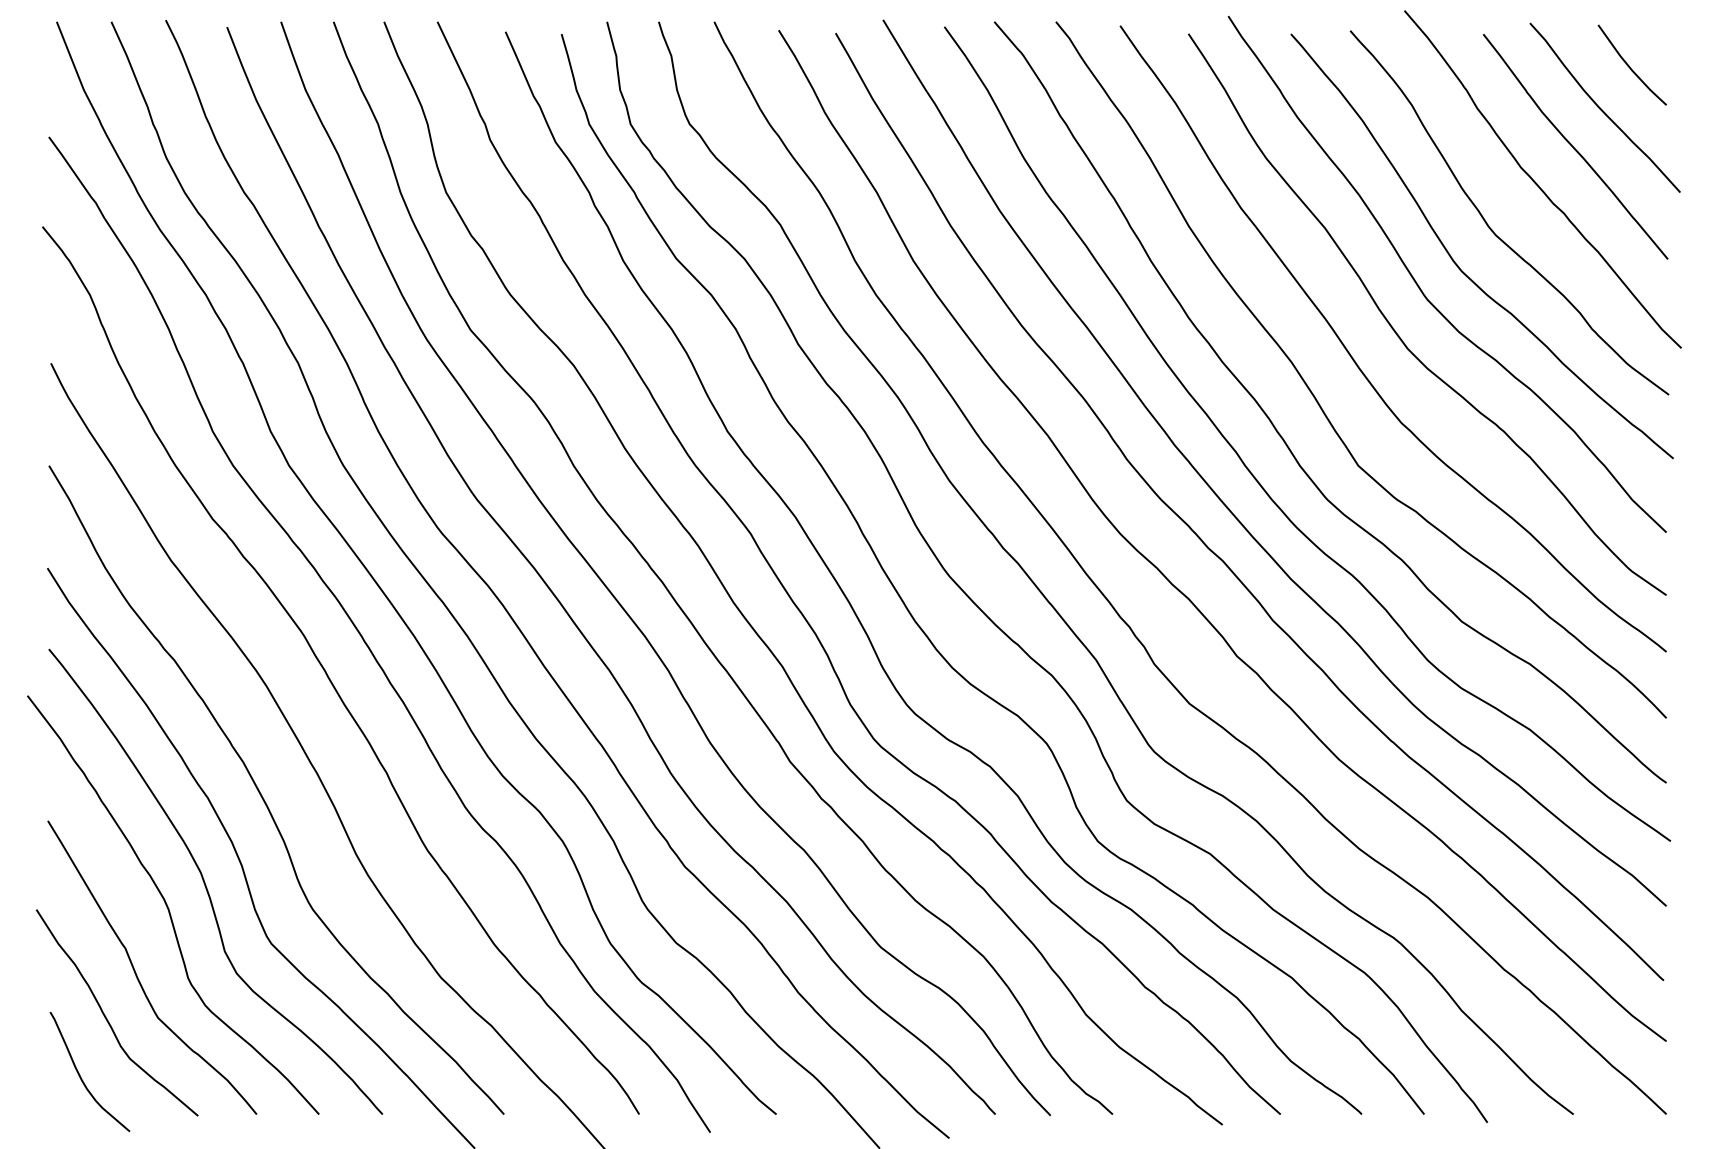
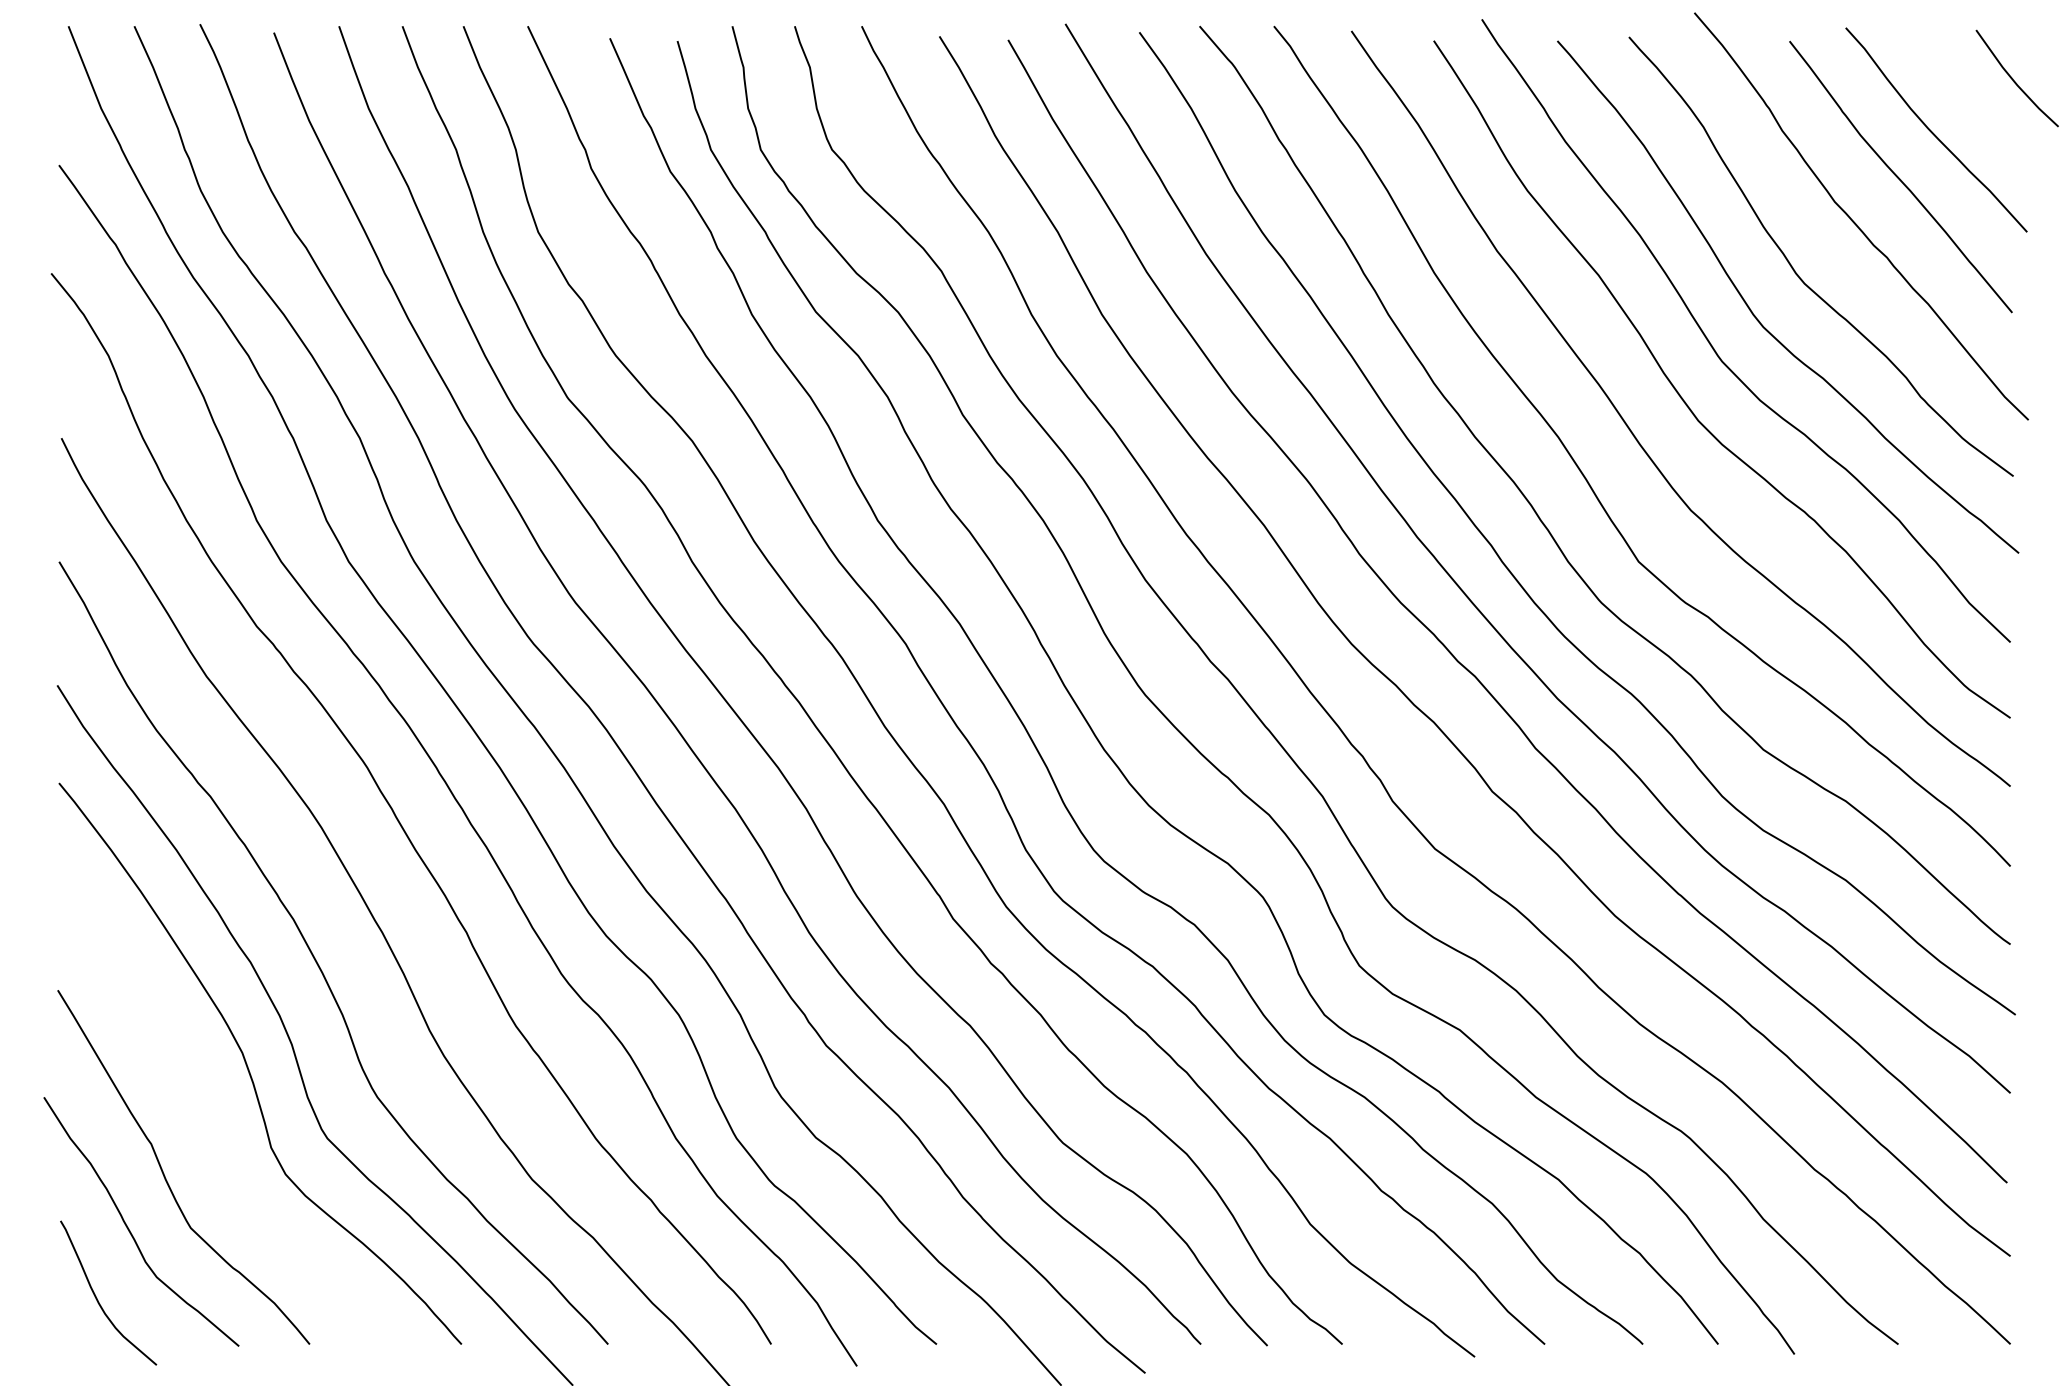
line: (1630, 66) -> (2014, 80), moved
curve: (168, 907) -> (203, 1094), removed

